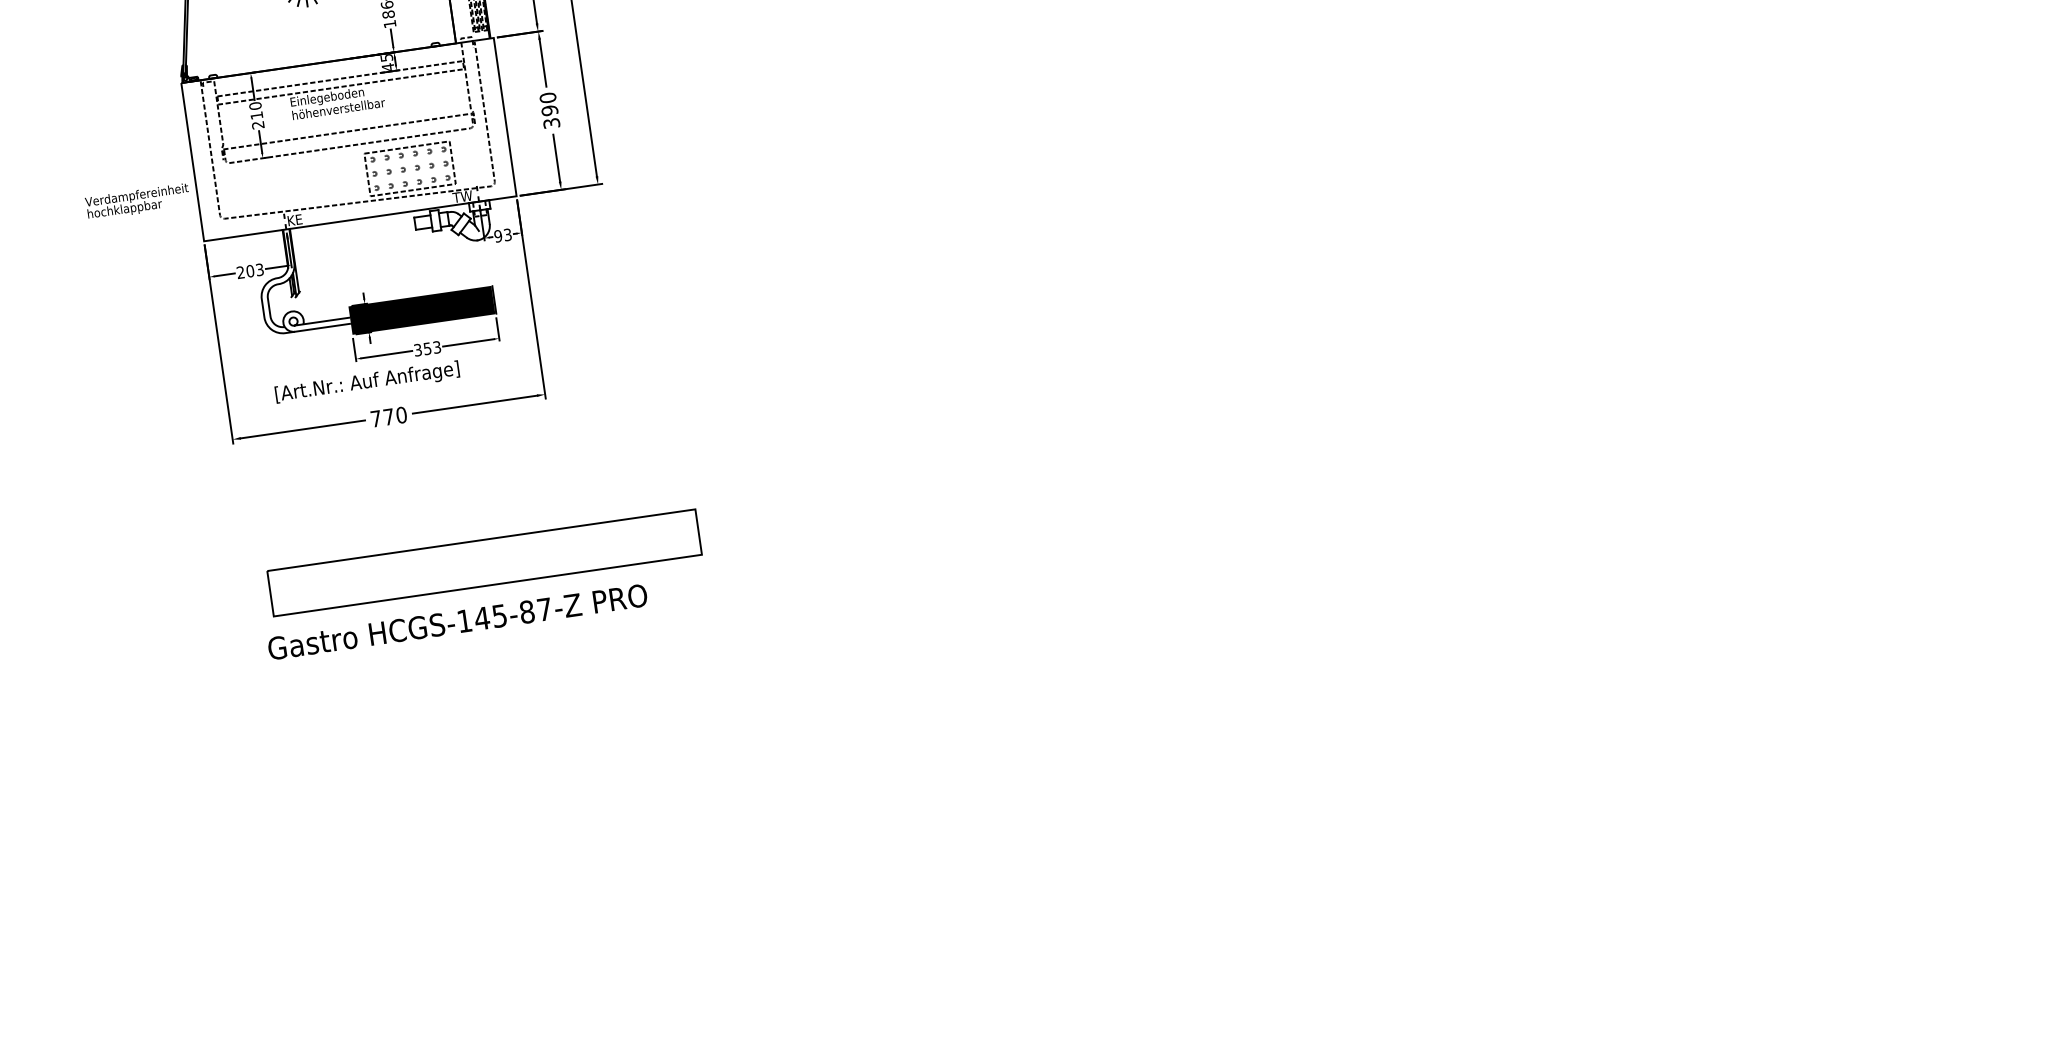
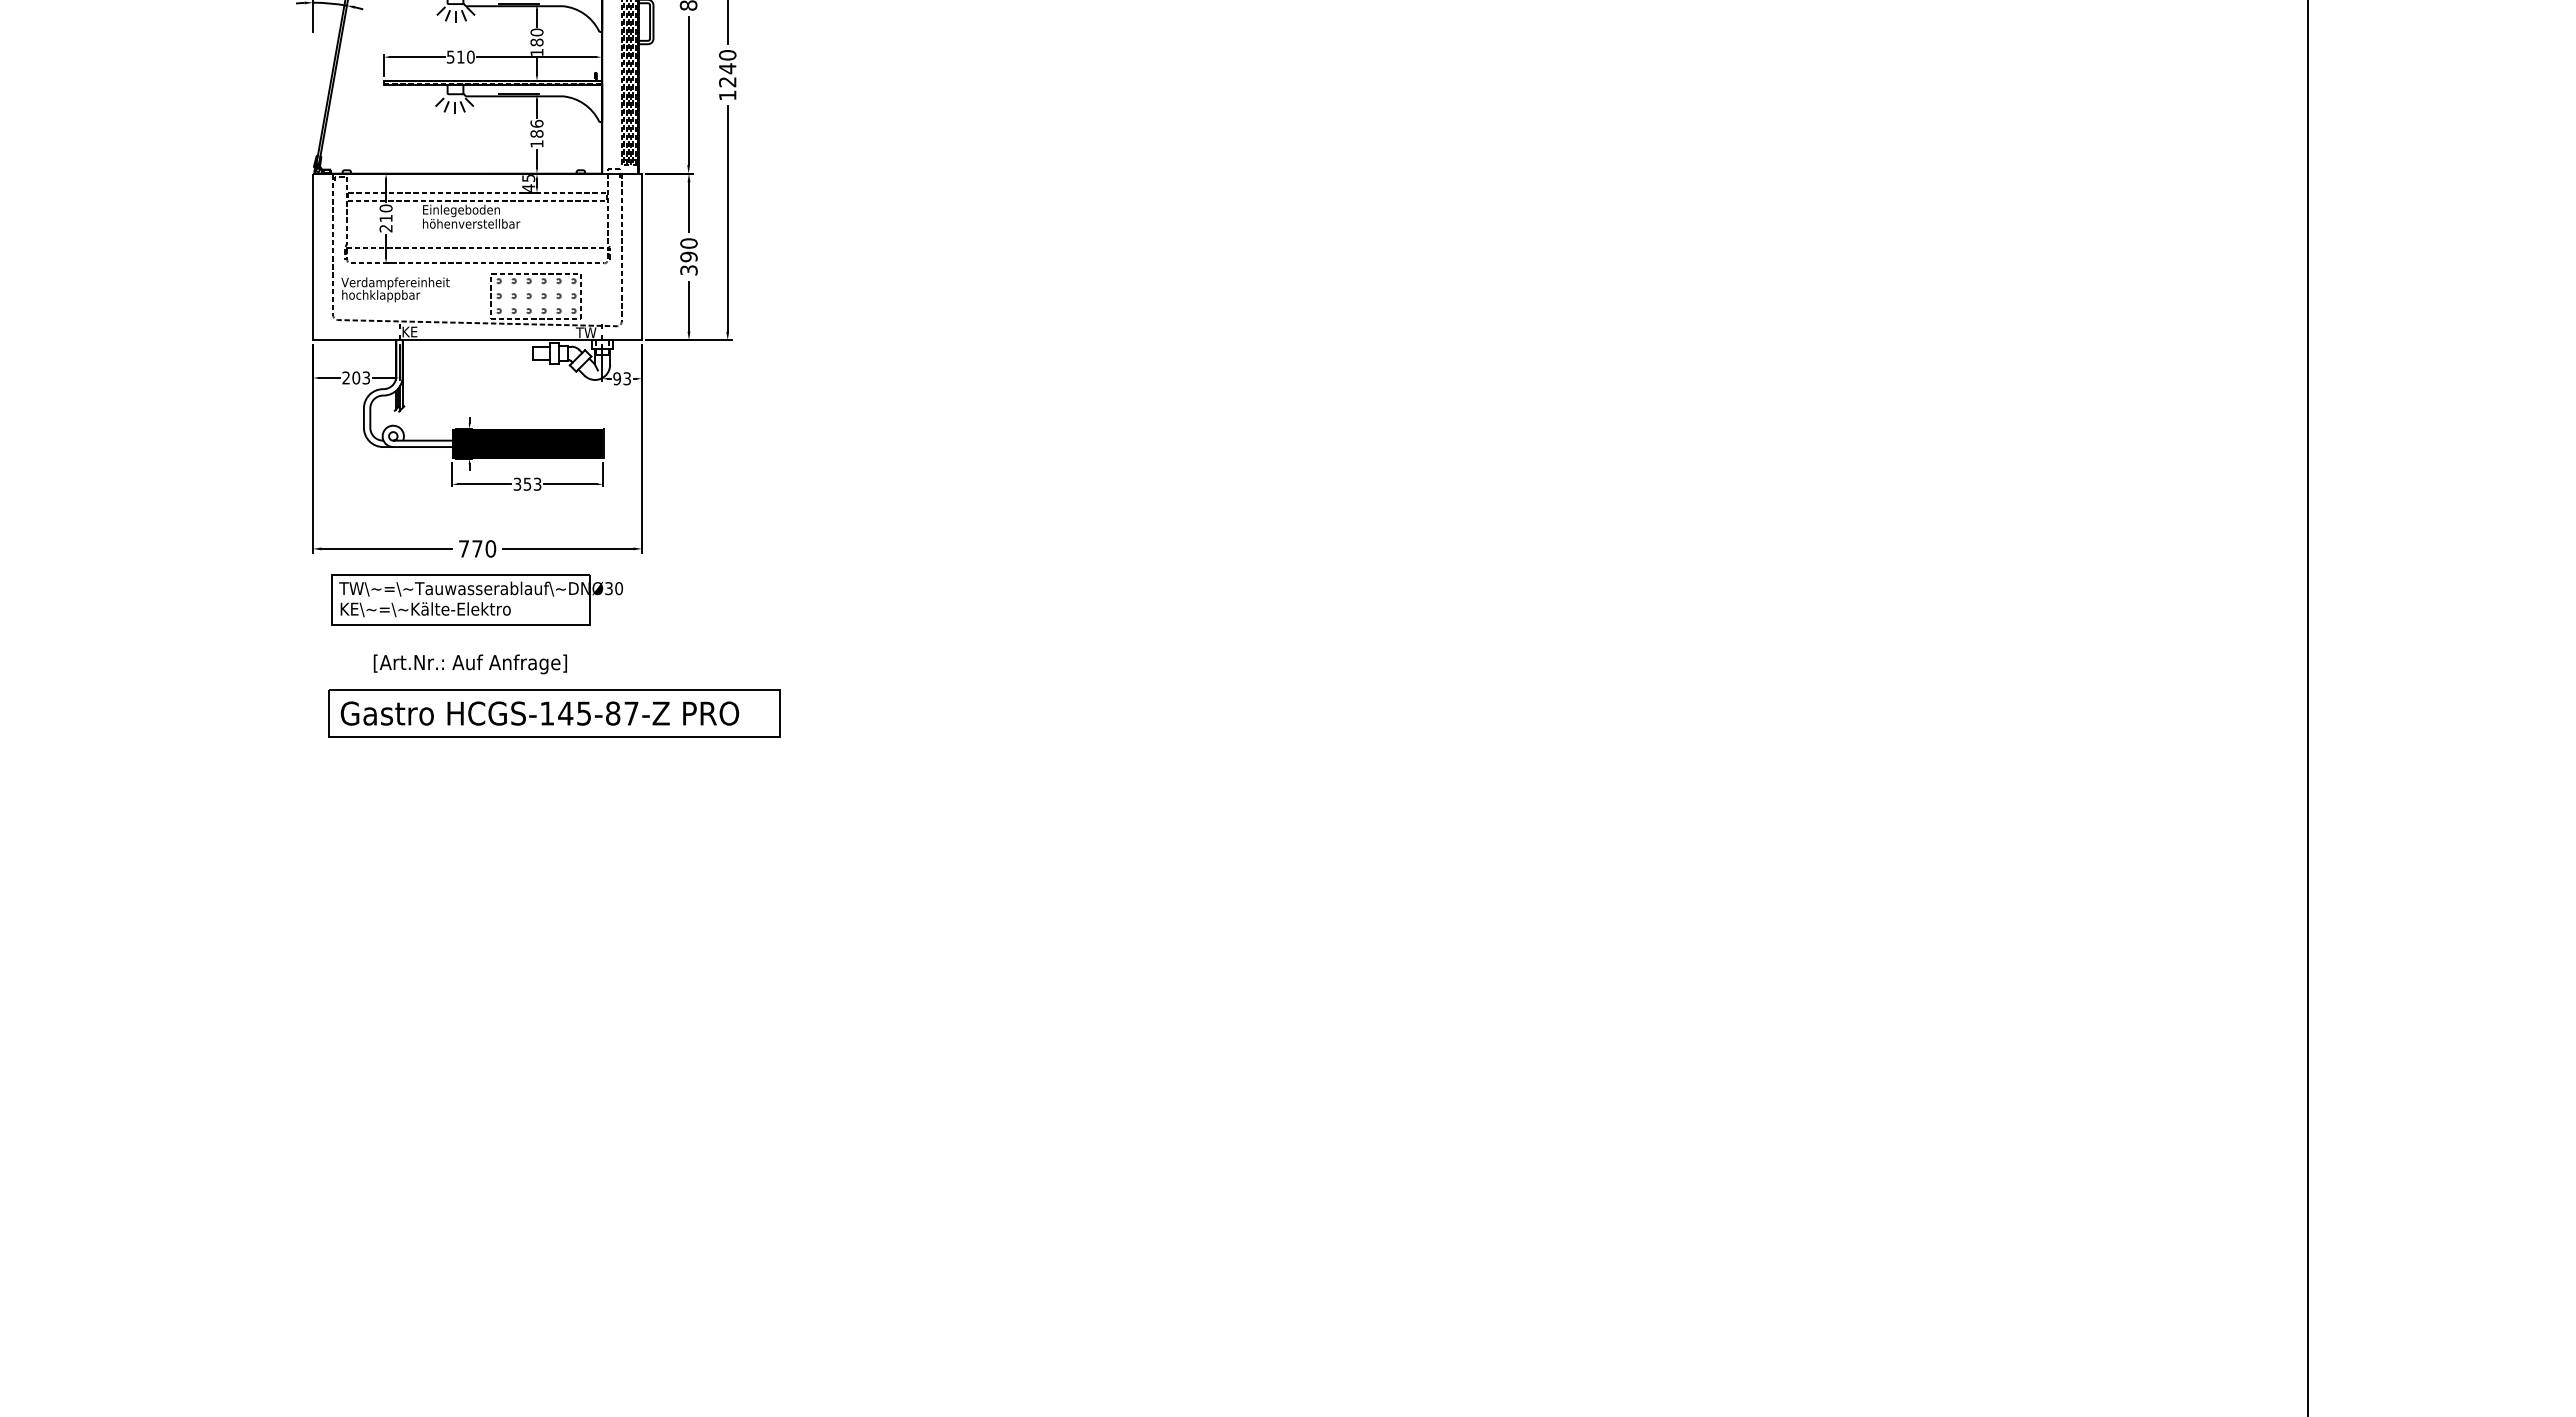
text: (137, 201) -> (395, 289), moved
text: (366, 382) -> (469, 664), moved
part: (394, 465) -> (476, 599), added
text: (457, 622) -> (539, 713), moved

